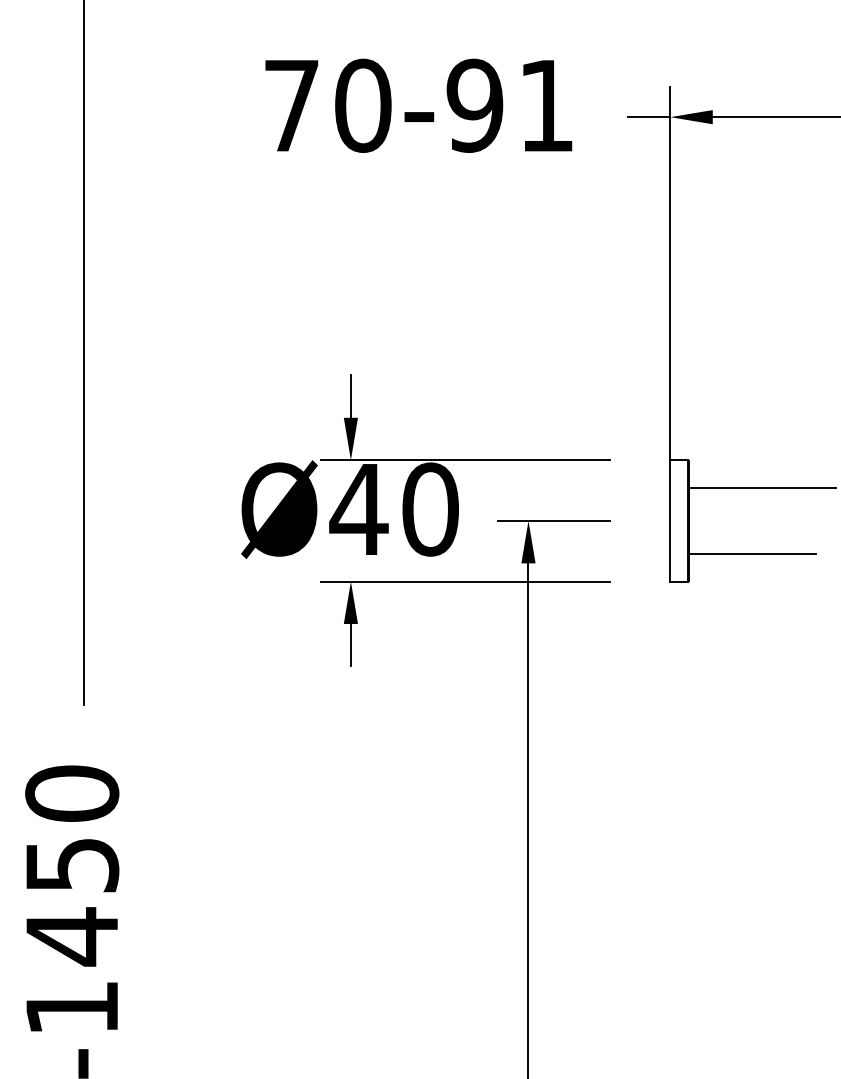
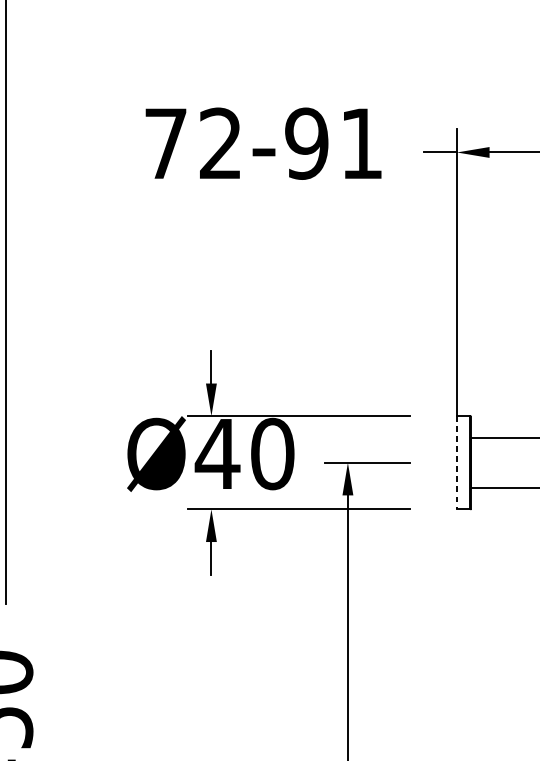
text: (363, 105) -> (221, 143), 70-91 -> 72-91
line: (670, 520) -> (457, 462), solid -> dashed

